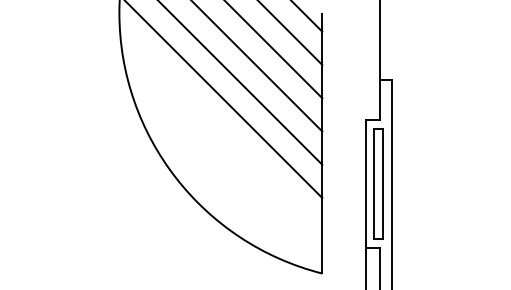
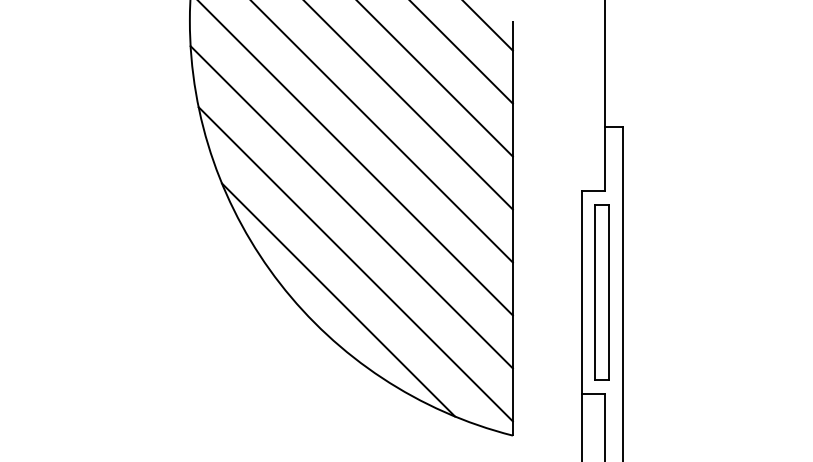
line: (220, 129) -> (350, 206), added
line: (223, 165) -> (355, 263), added
line: (212, 188) -> (338, 300), added

